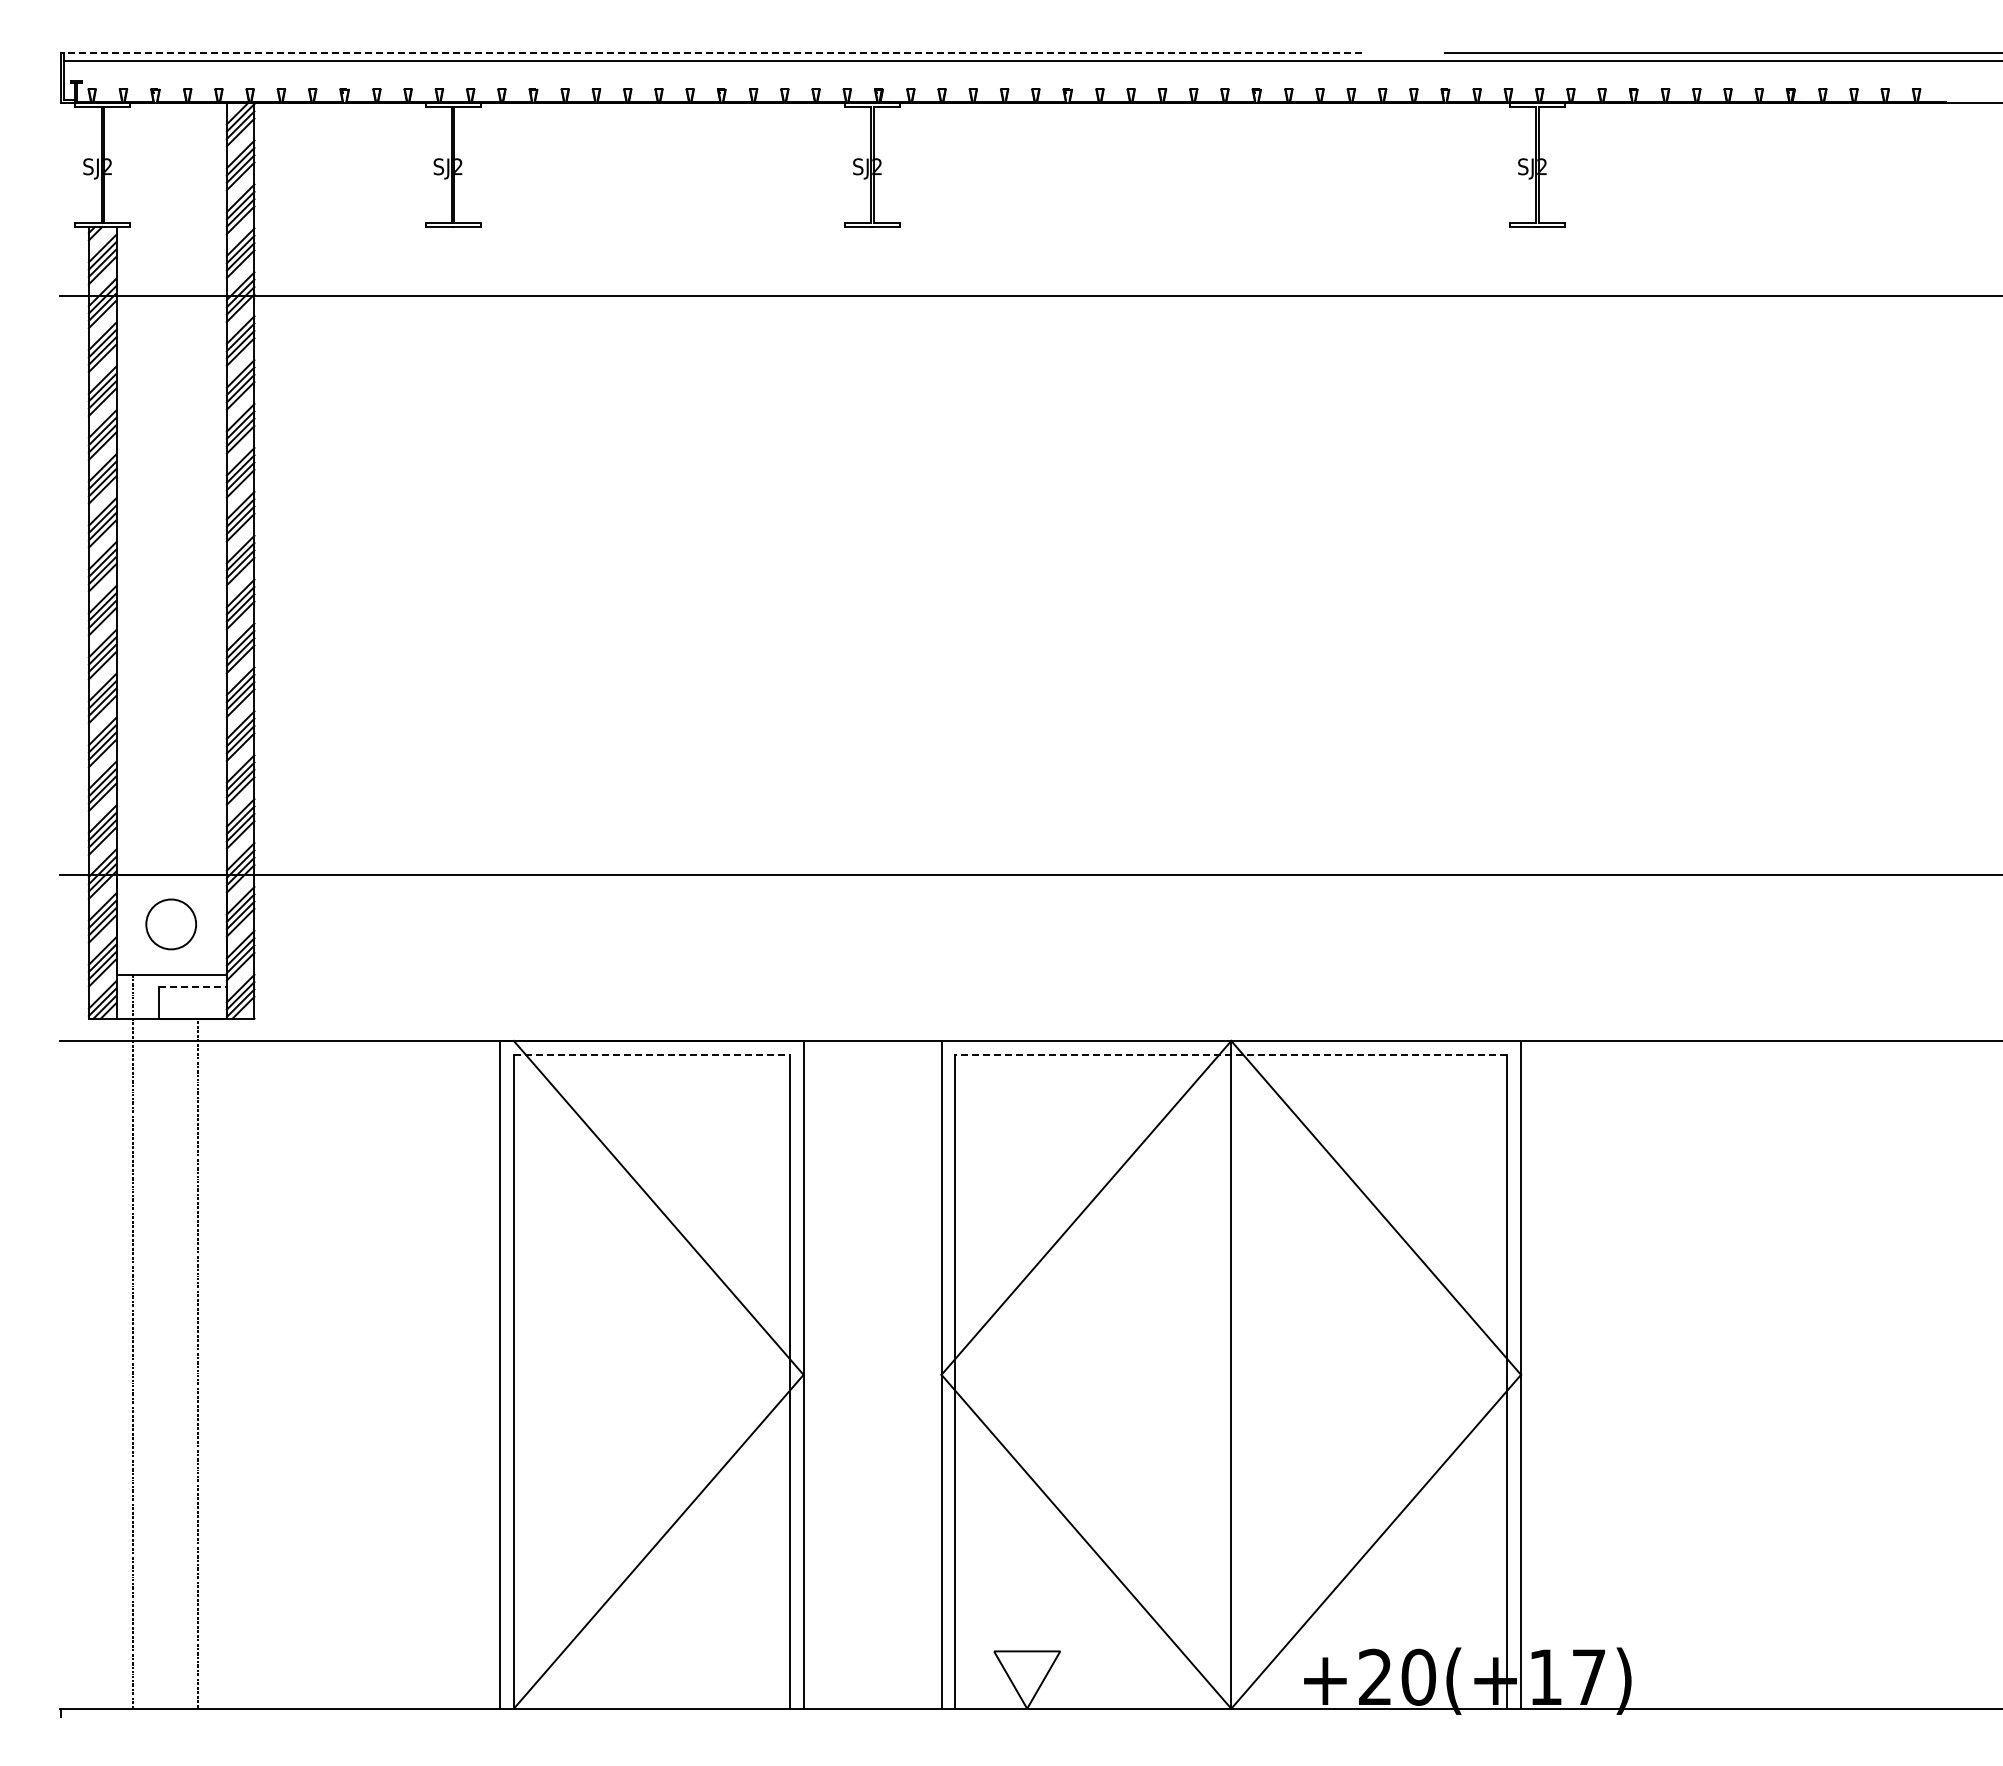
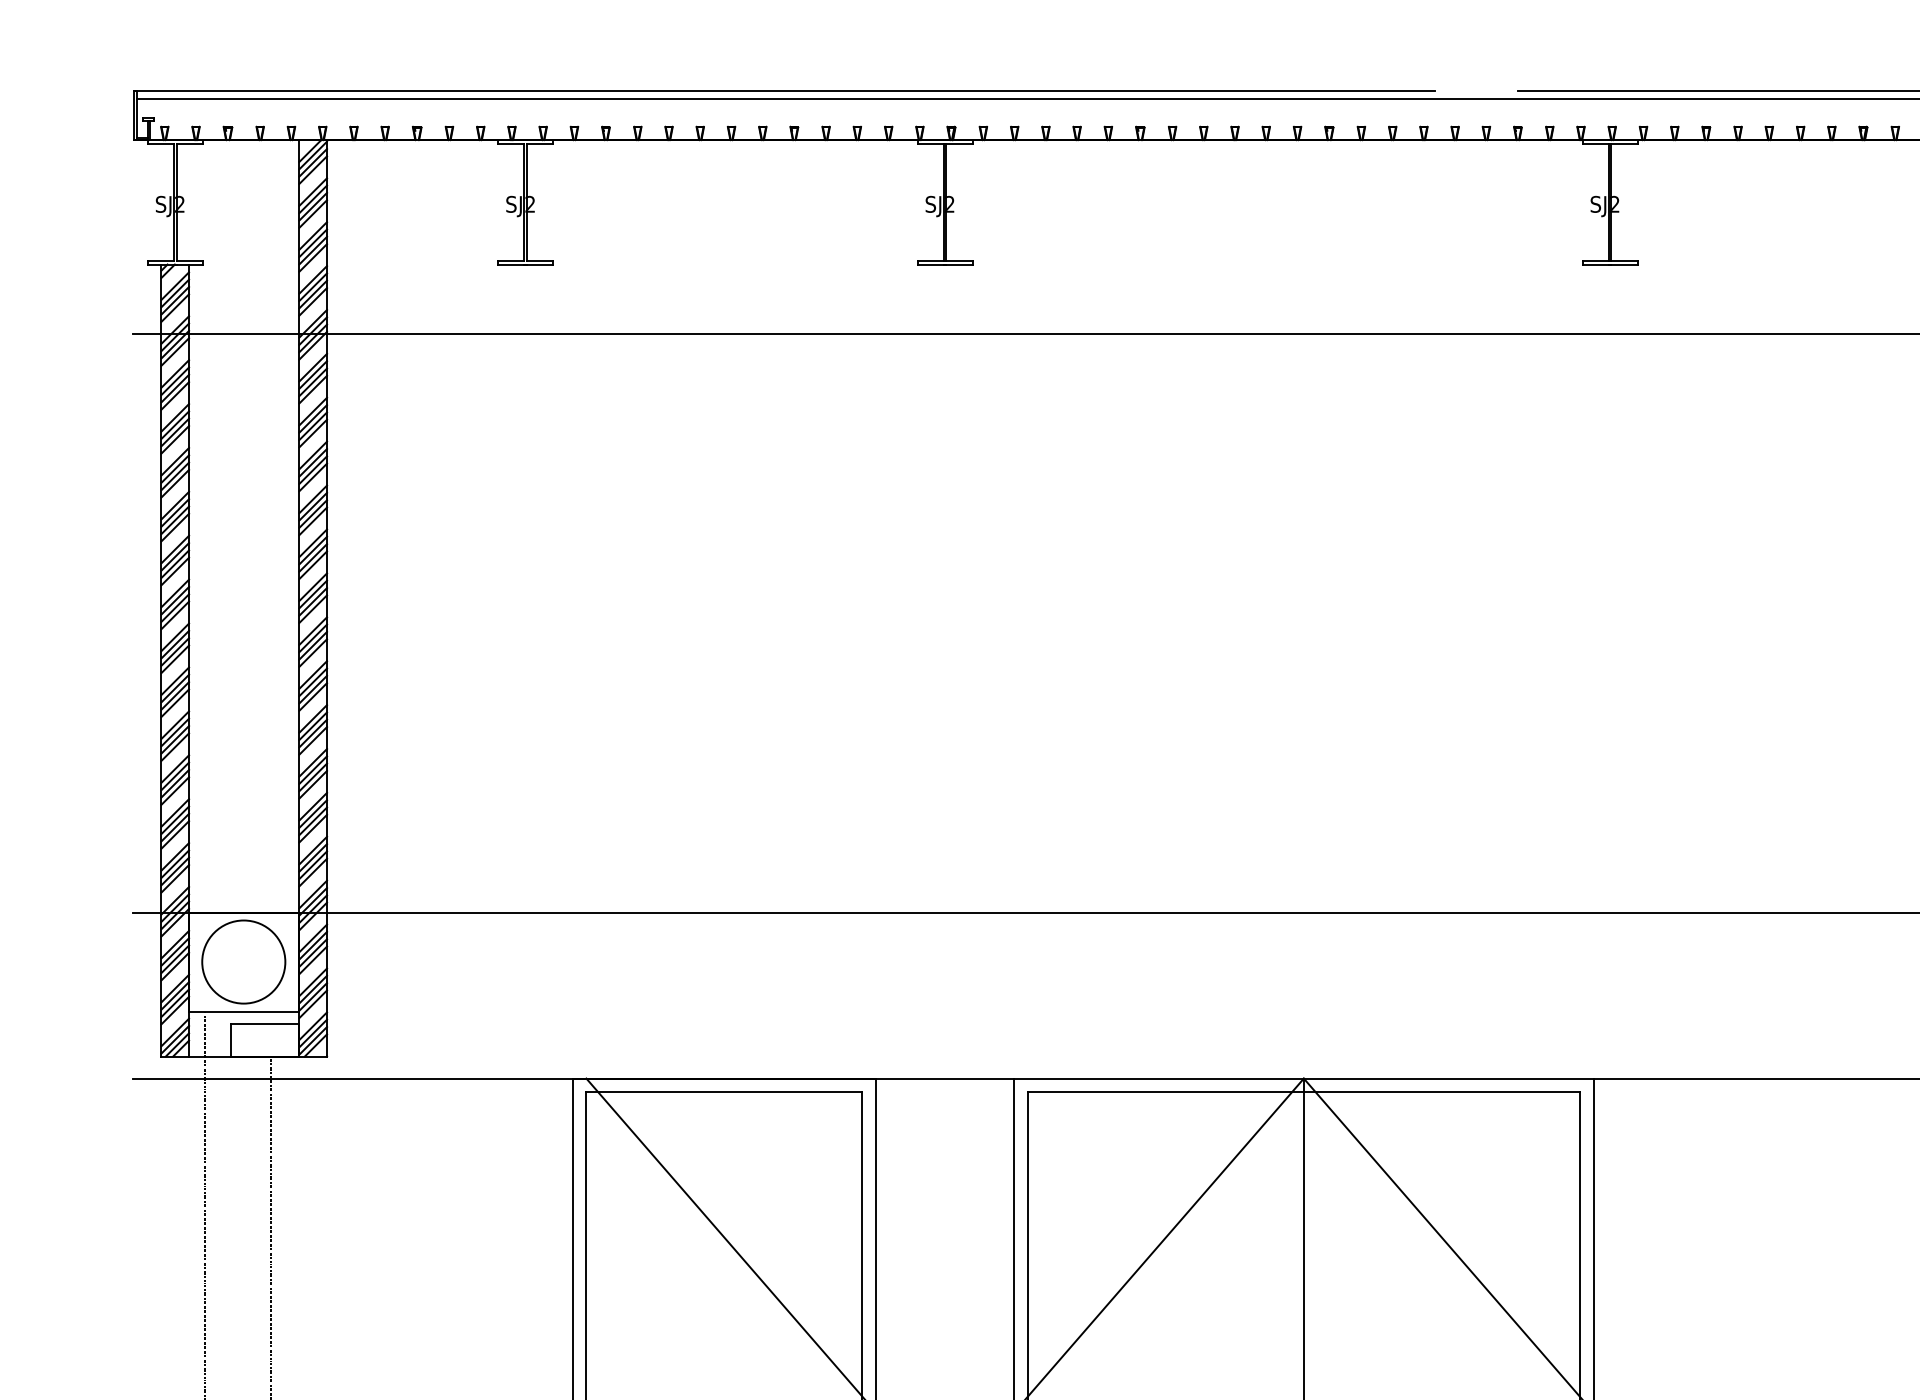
line: (711, 53) -> (784, 91), dashed -> solid
circle: (170, 924) -> (243, 962), size x1.67
line: (193, 986) -> (266, 1024), dashed -> solid
line: (651, 1054) -> (724, 1092), dashed -> solid
line: (1231, 1054) -> (1304, 1092), dashed -> solid

